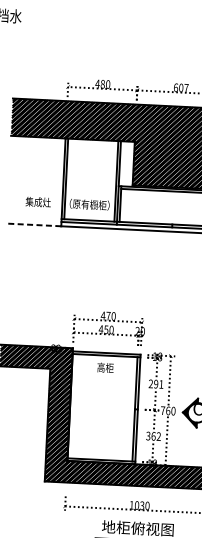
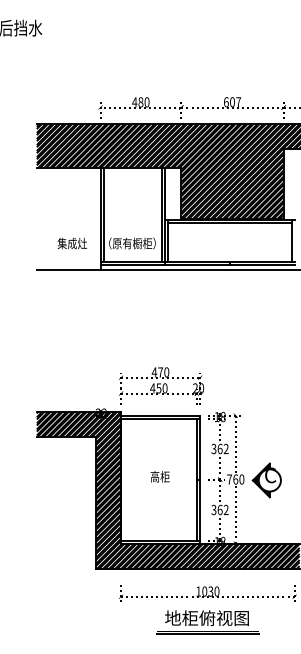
line: (33, 225) -> (68, 270), dashed -> solid
text: (104, 367) -> (159, 476), moved
text: (155, 383) -> (219, 448), 291 -> 362

